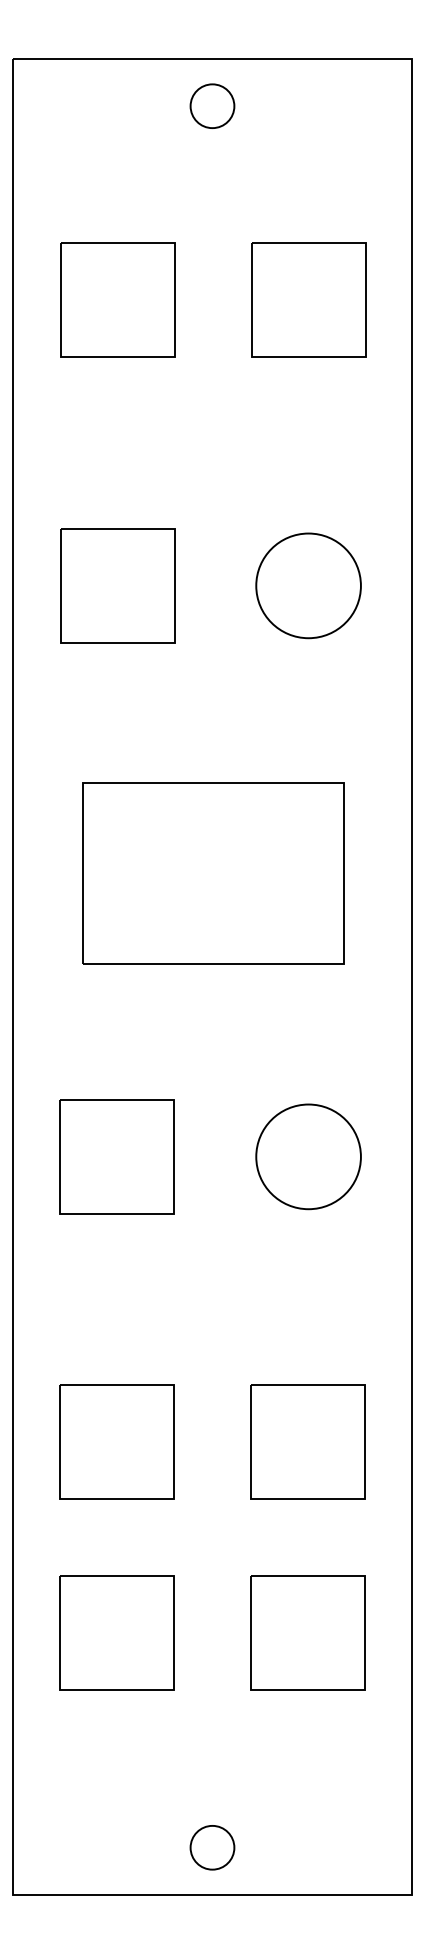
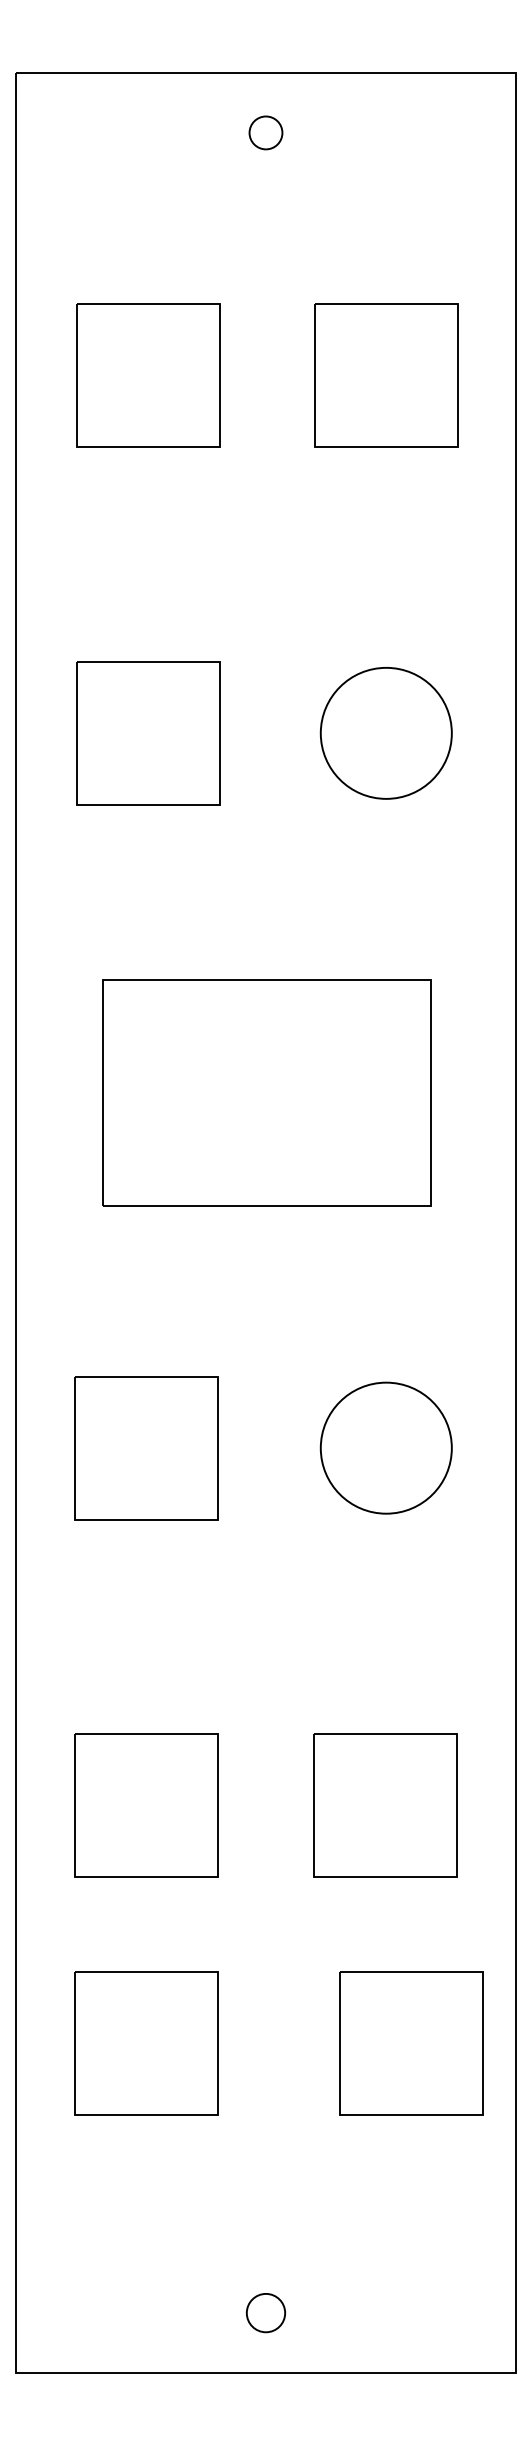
circle: (212, 105) -> (265, 132), size x0.6
part: (307, 1632) -> (411, 2043), moved
circle: (212, 1847) -> (265, 2312), size x0.7

